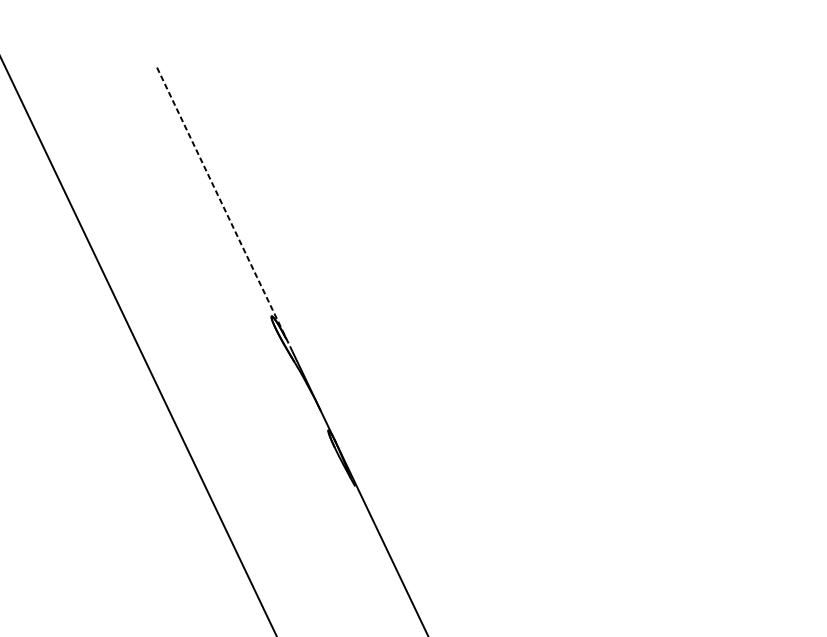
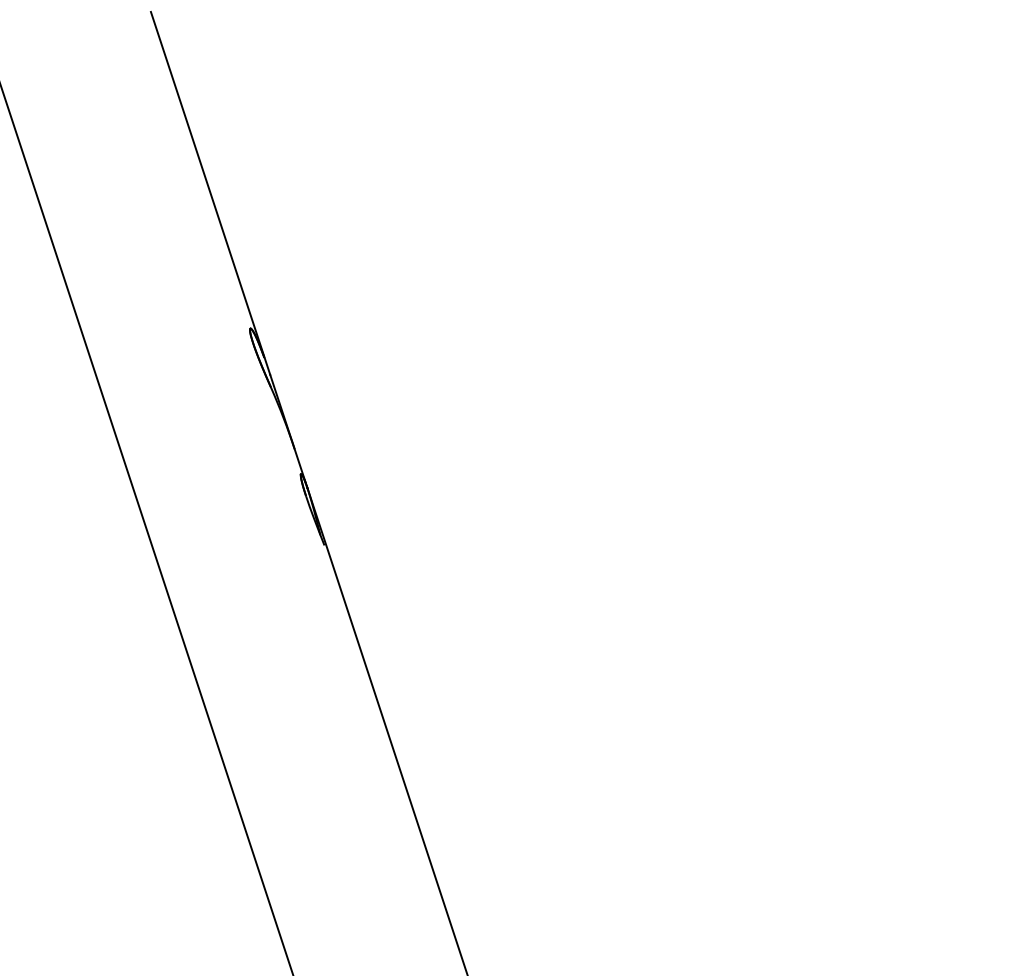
line: (224, 210) -> (210, 193), dashed -> solid

